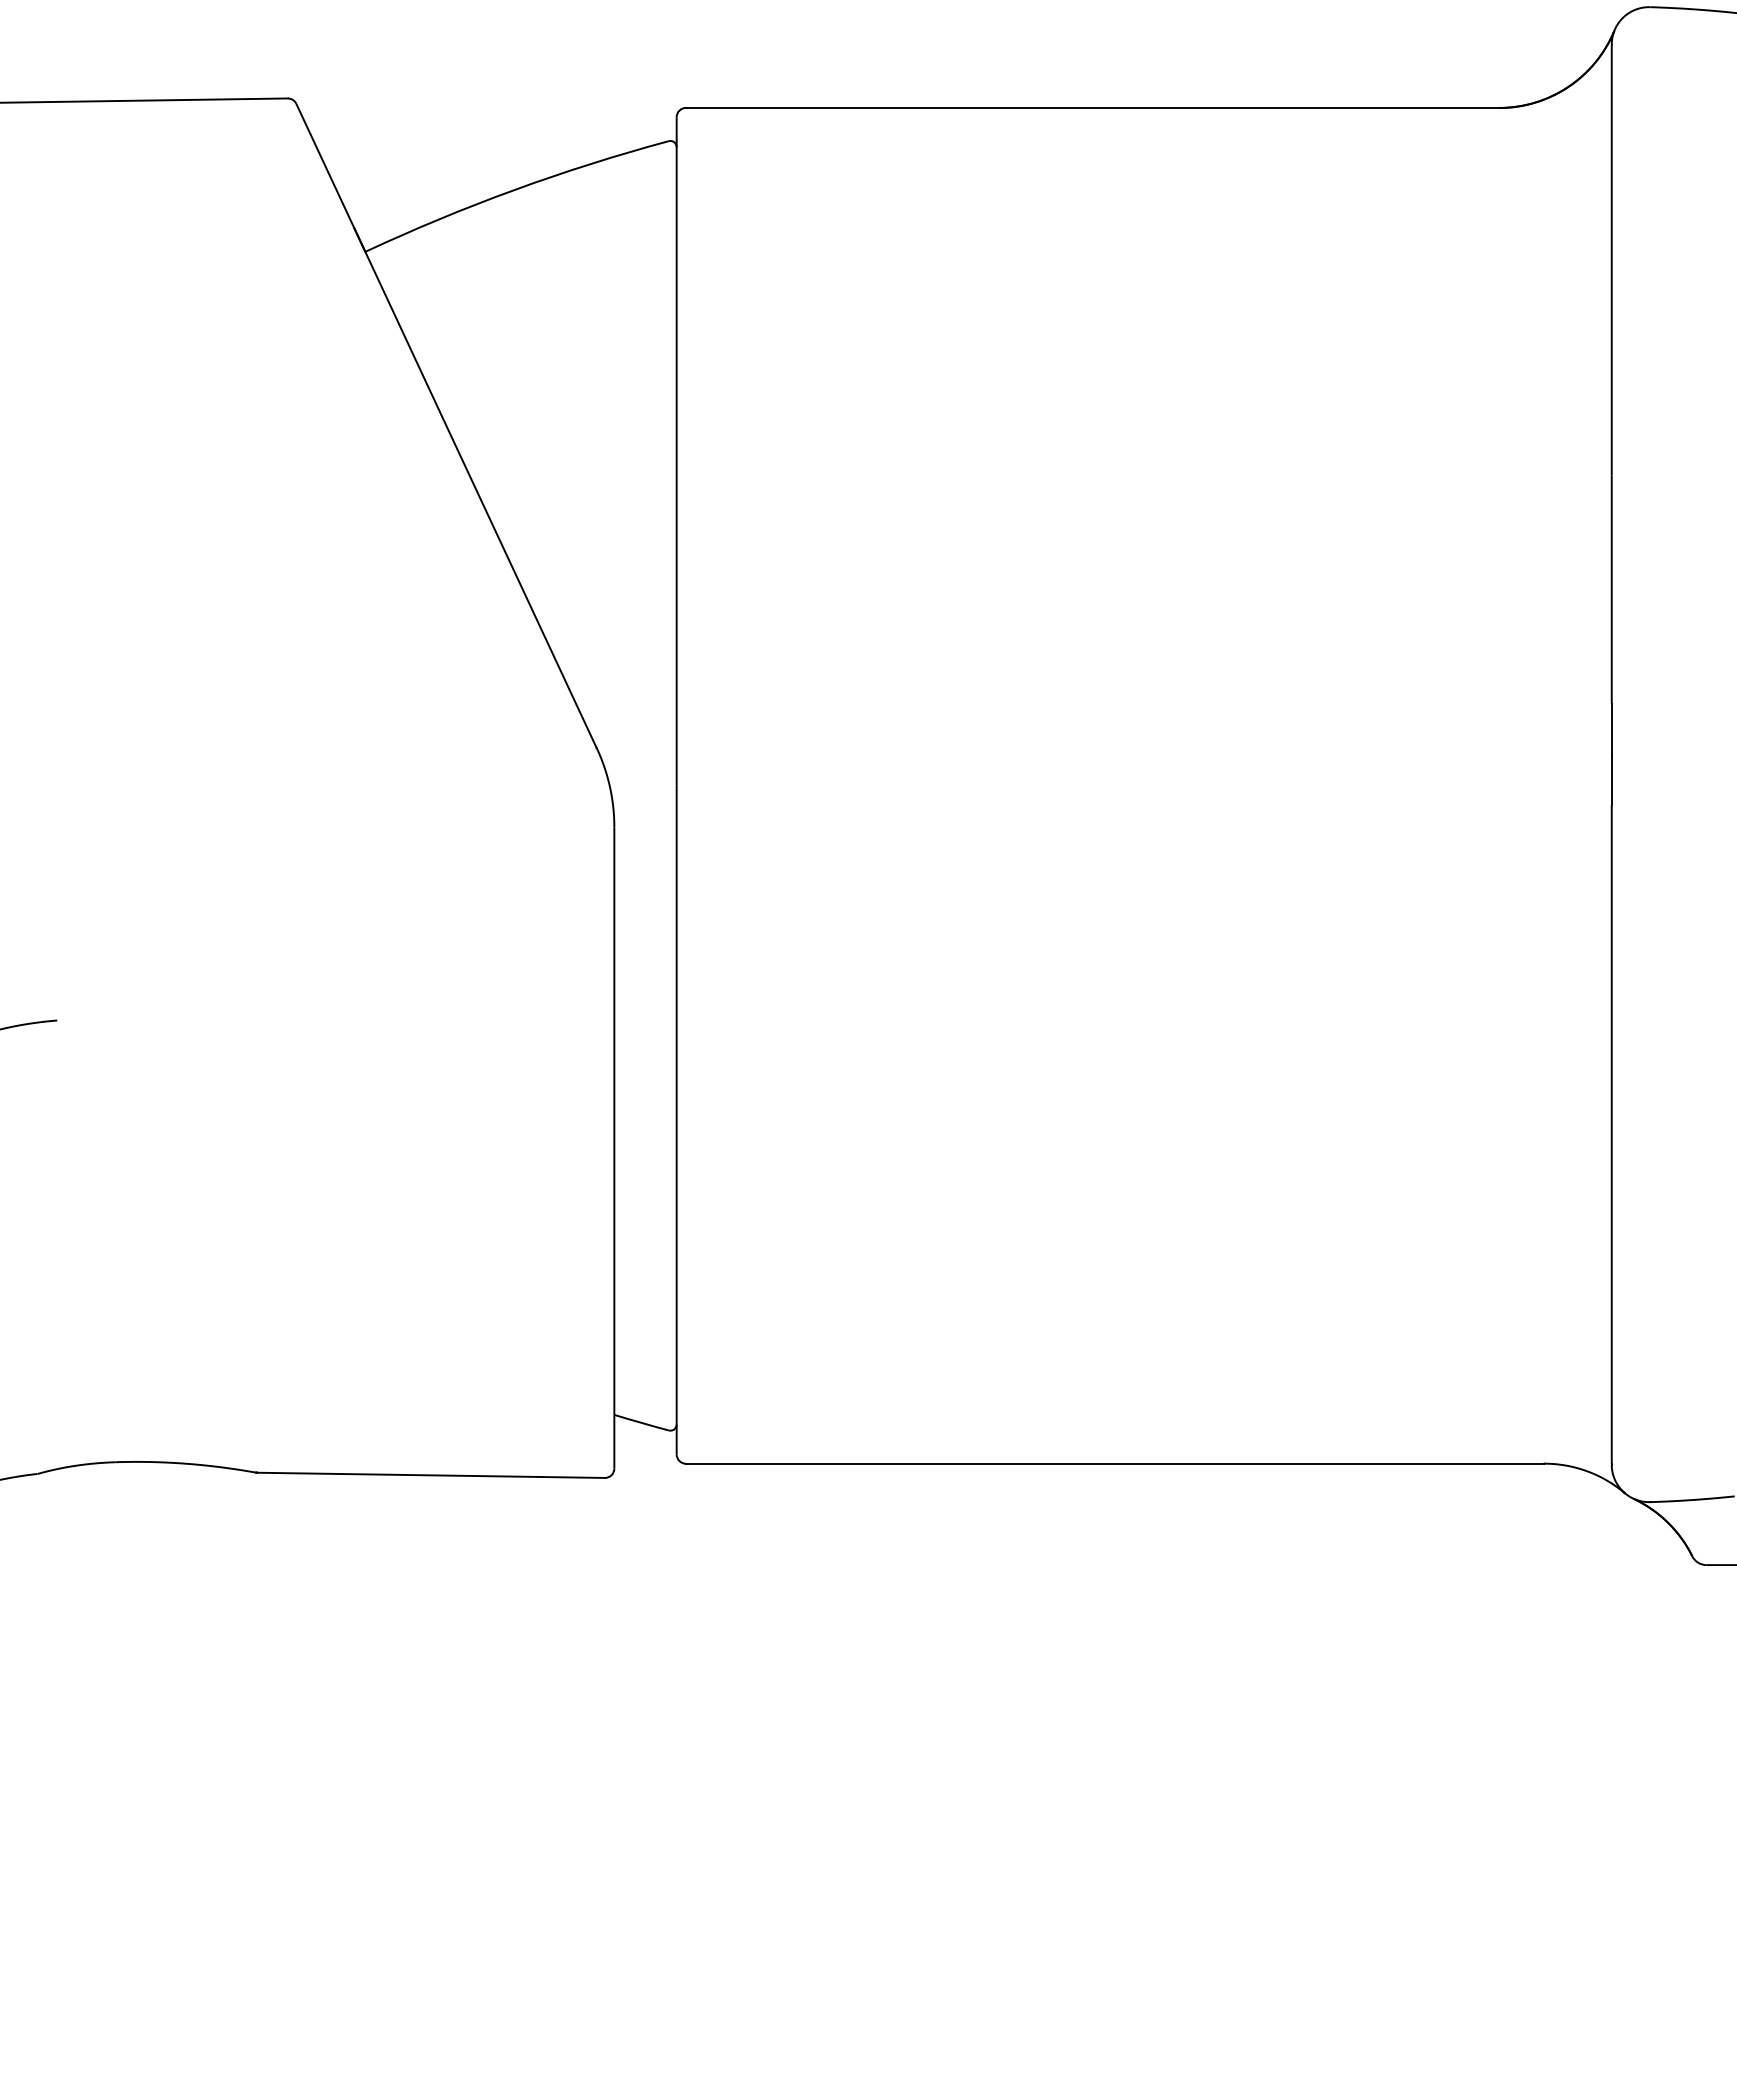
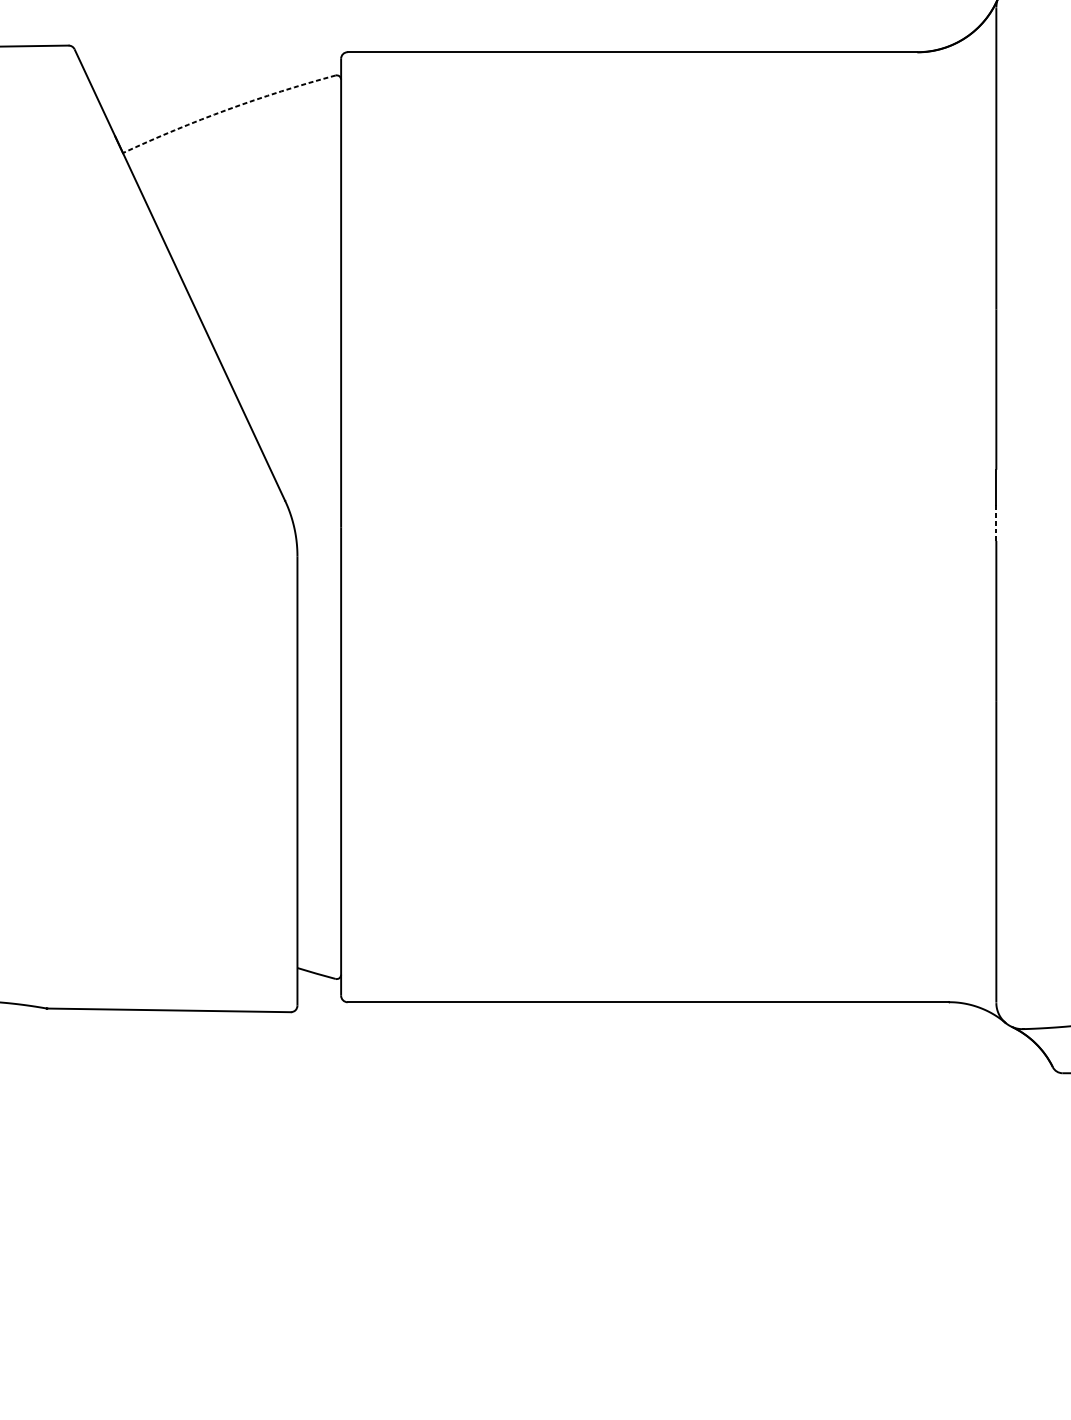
arc: (514, 189) -> (227, 109), solid -> dashed
line: (1611, 780) -> (996, 523), solid -> dashed

